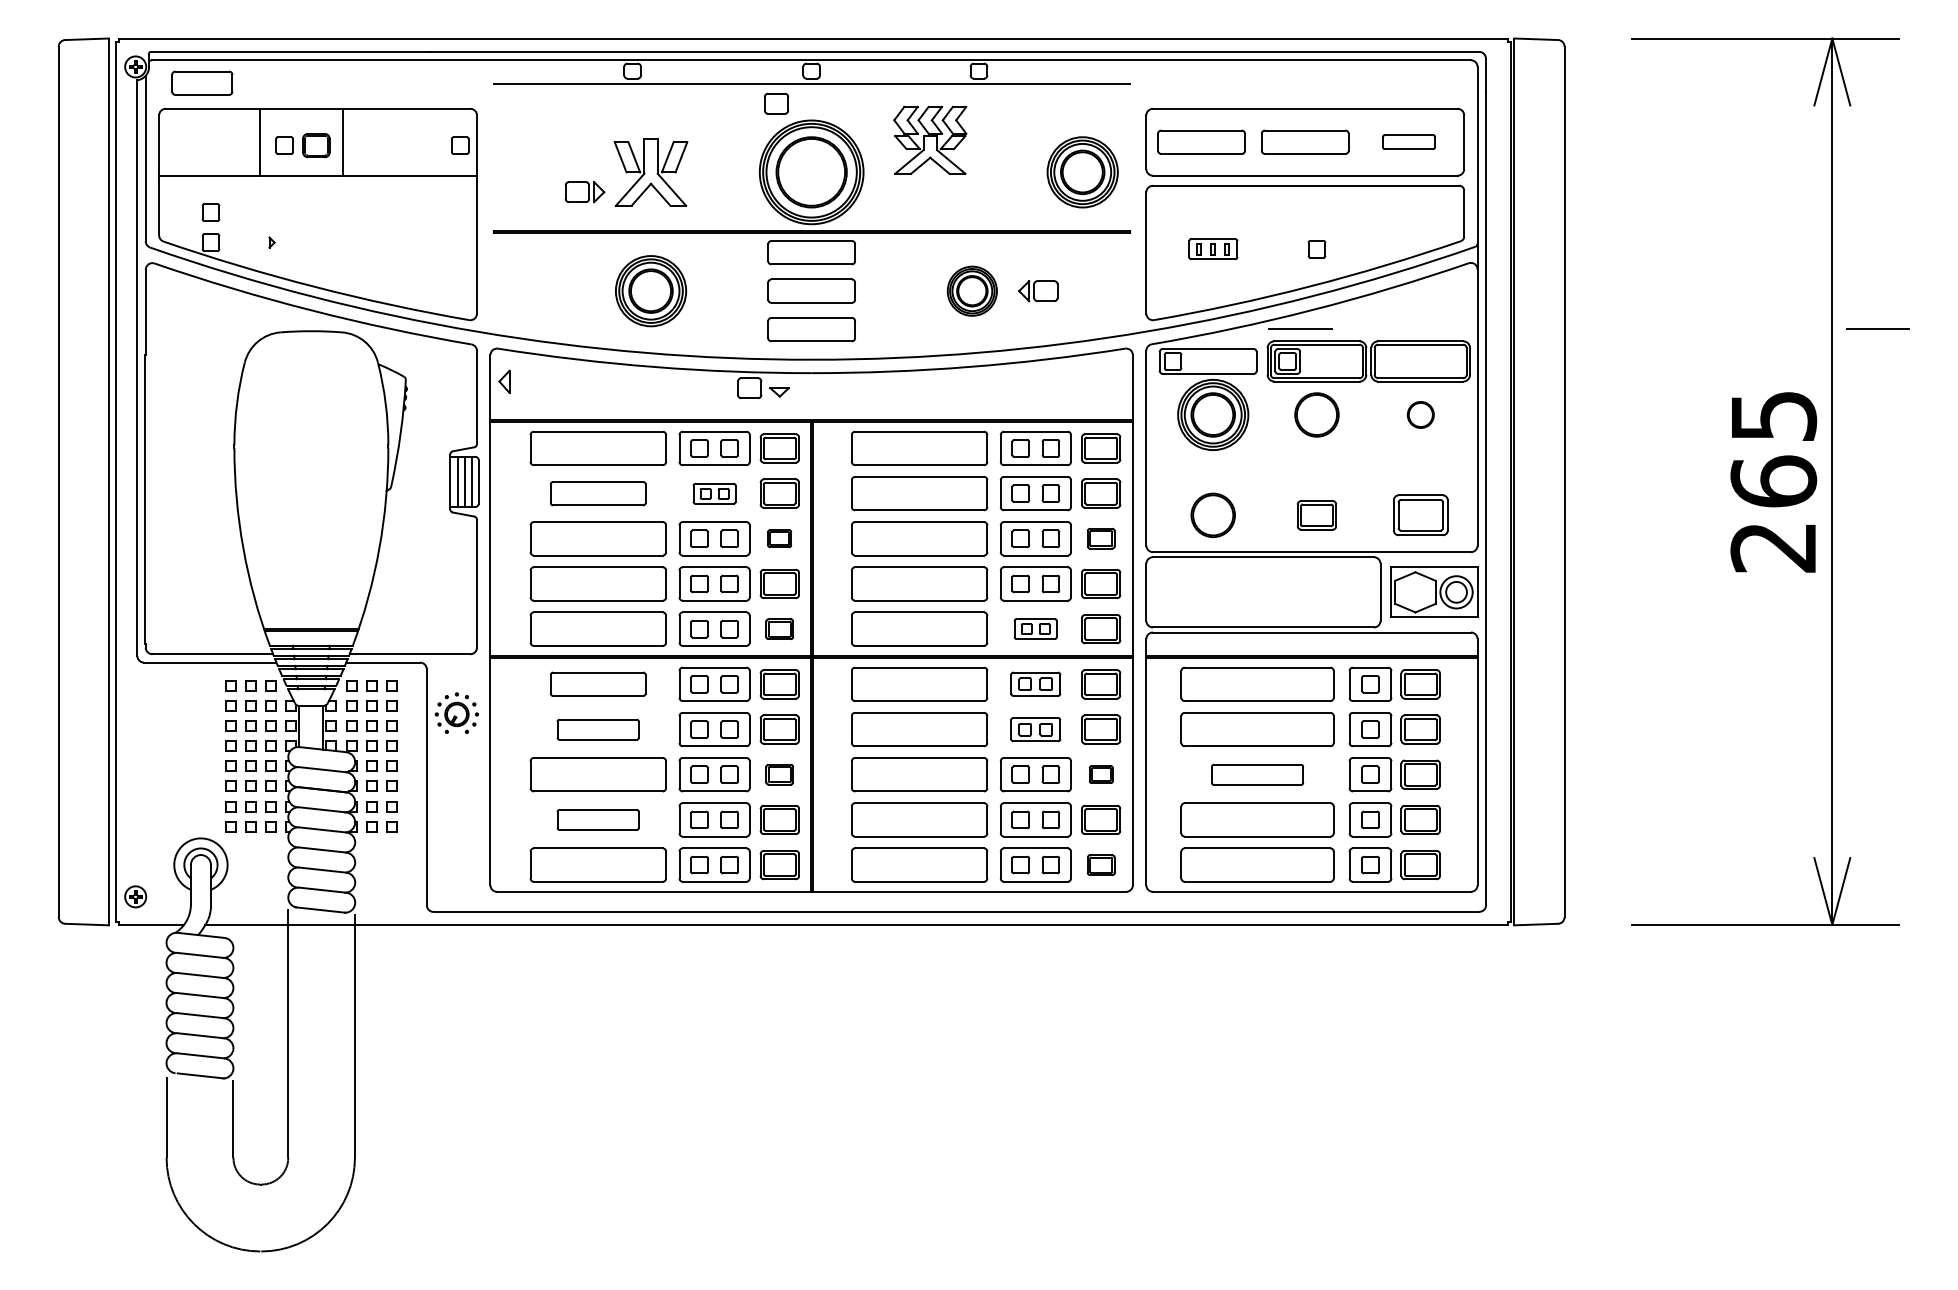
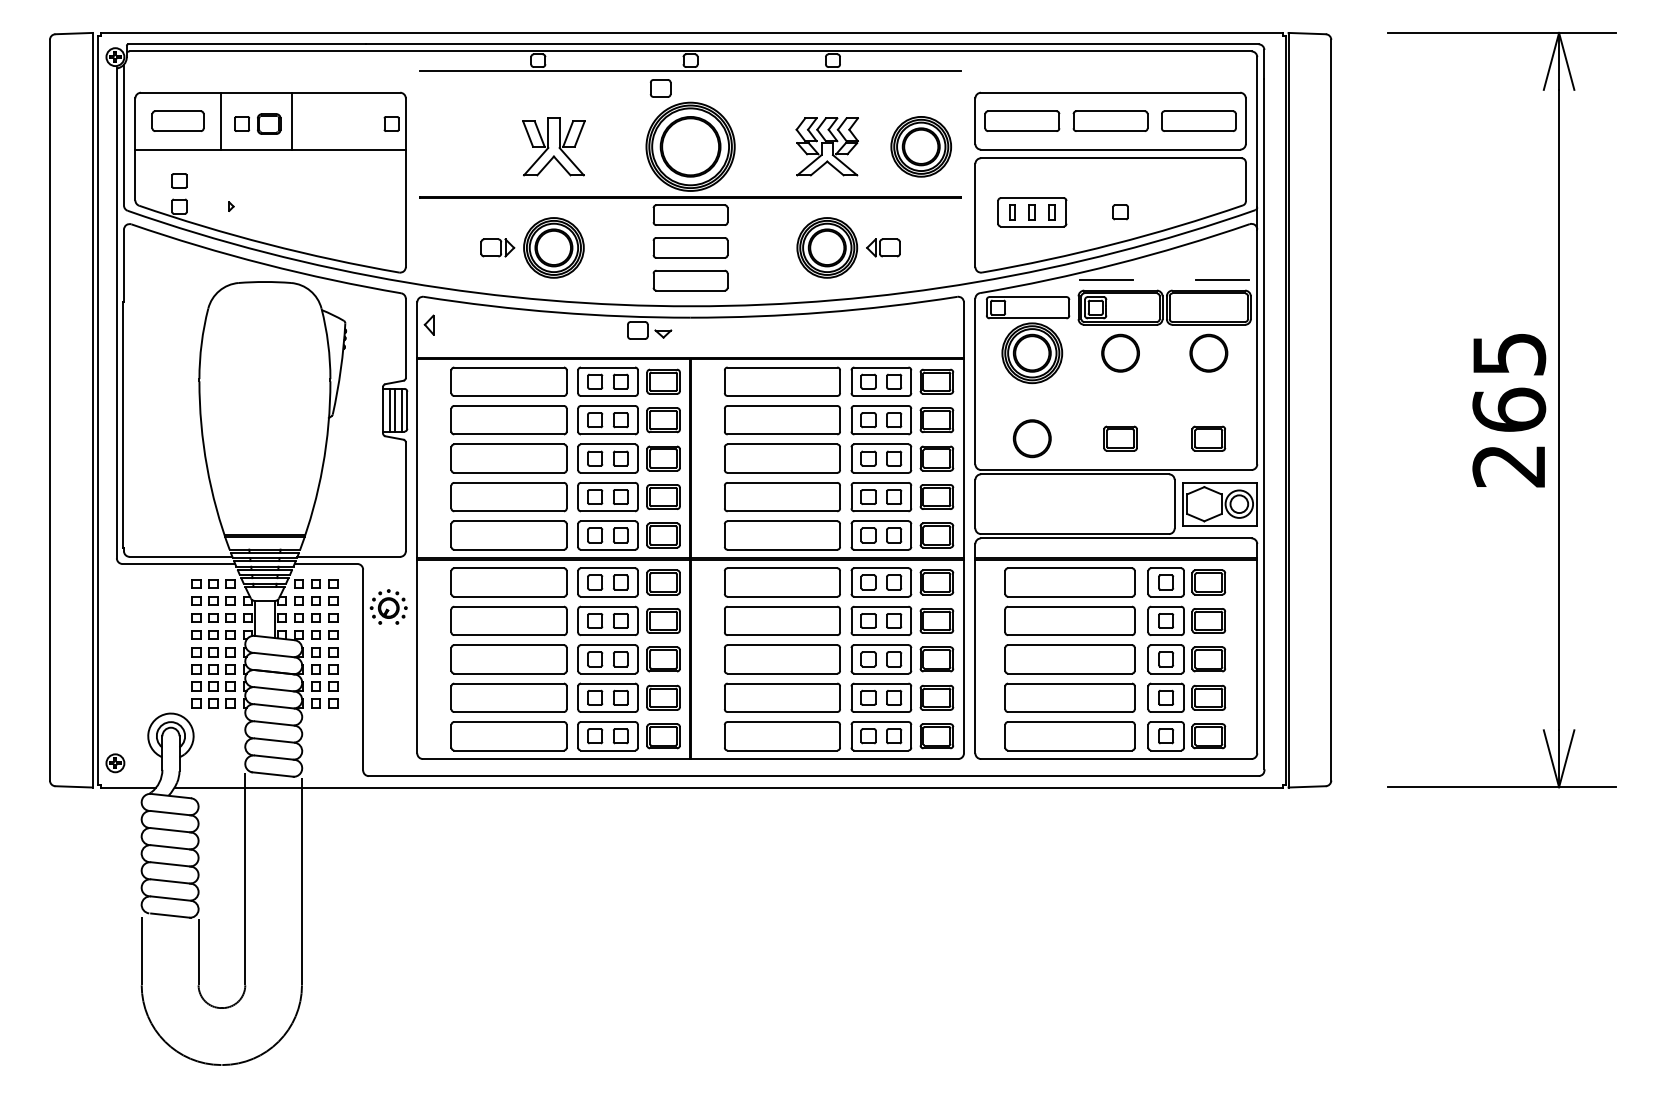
part: (202, 82) -> (178, 120), moved
part: (930, 139) -> (827, 146), moved
part: (1408, 141) -> (1198, 120), size x1.67
part: (584, 192) -> (497, 248), moved
part: (1213, 248) -> (1032, 211), size x1.67
part: (972, 291) -> (827, 248), size x1.43
line: (1877, 328) -> (1222, 279), moved
part: (1420, 414) -> (1208, 352), size x1.67
part: (597, 493) -> (508, 420), size x1.43
part: (714, 493) -> (607, 420), size x1.67
part: (1420, 515) -> (1208, 438), size x0.71
part: (779, 538) -> (663, 458), size x1.67
part: (1101, 538) -> (937, 458), size x1.43
part: (1035, 628) -> (881, 534), size x1.67
part: (779, 629) -> (663, 535), size x1.43
part: (597, 683) -> (508, 581), size x1.43
part: (1035, 683) -> (881, 581), size x1.43
part: (597, 729) -> (508, 620), size x1.67
part: (1035, 729) -> (881, 620), size x1.43
part: (779, 774) -> (663, 659), size x1.43
part: (1101, 774) -> (937, 659), size x1.67
part: (1257, 774) -> (1069, 659), size x1.67
part: (597, 819) -> (508, 697), size x1.67
part: (1101, 865) -> (937, 736), size x1.43

